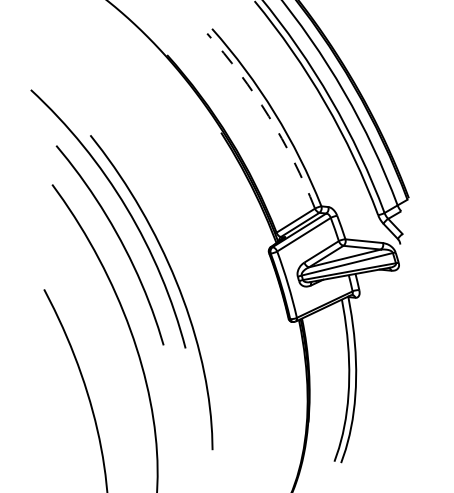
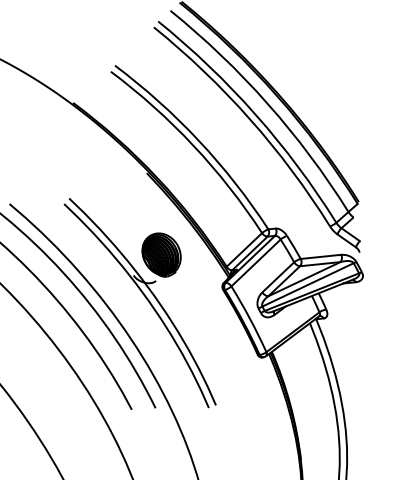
arc: (268, 116) -> (193, 145), dashed -> solid
part: (196, 246) -> (145, 298), added

